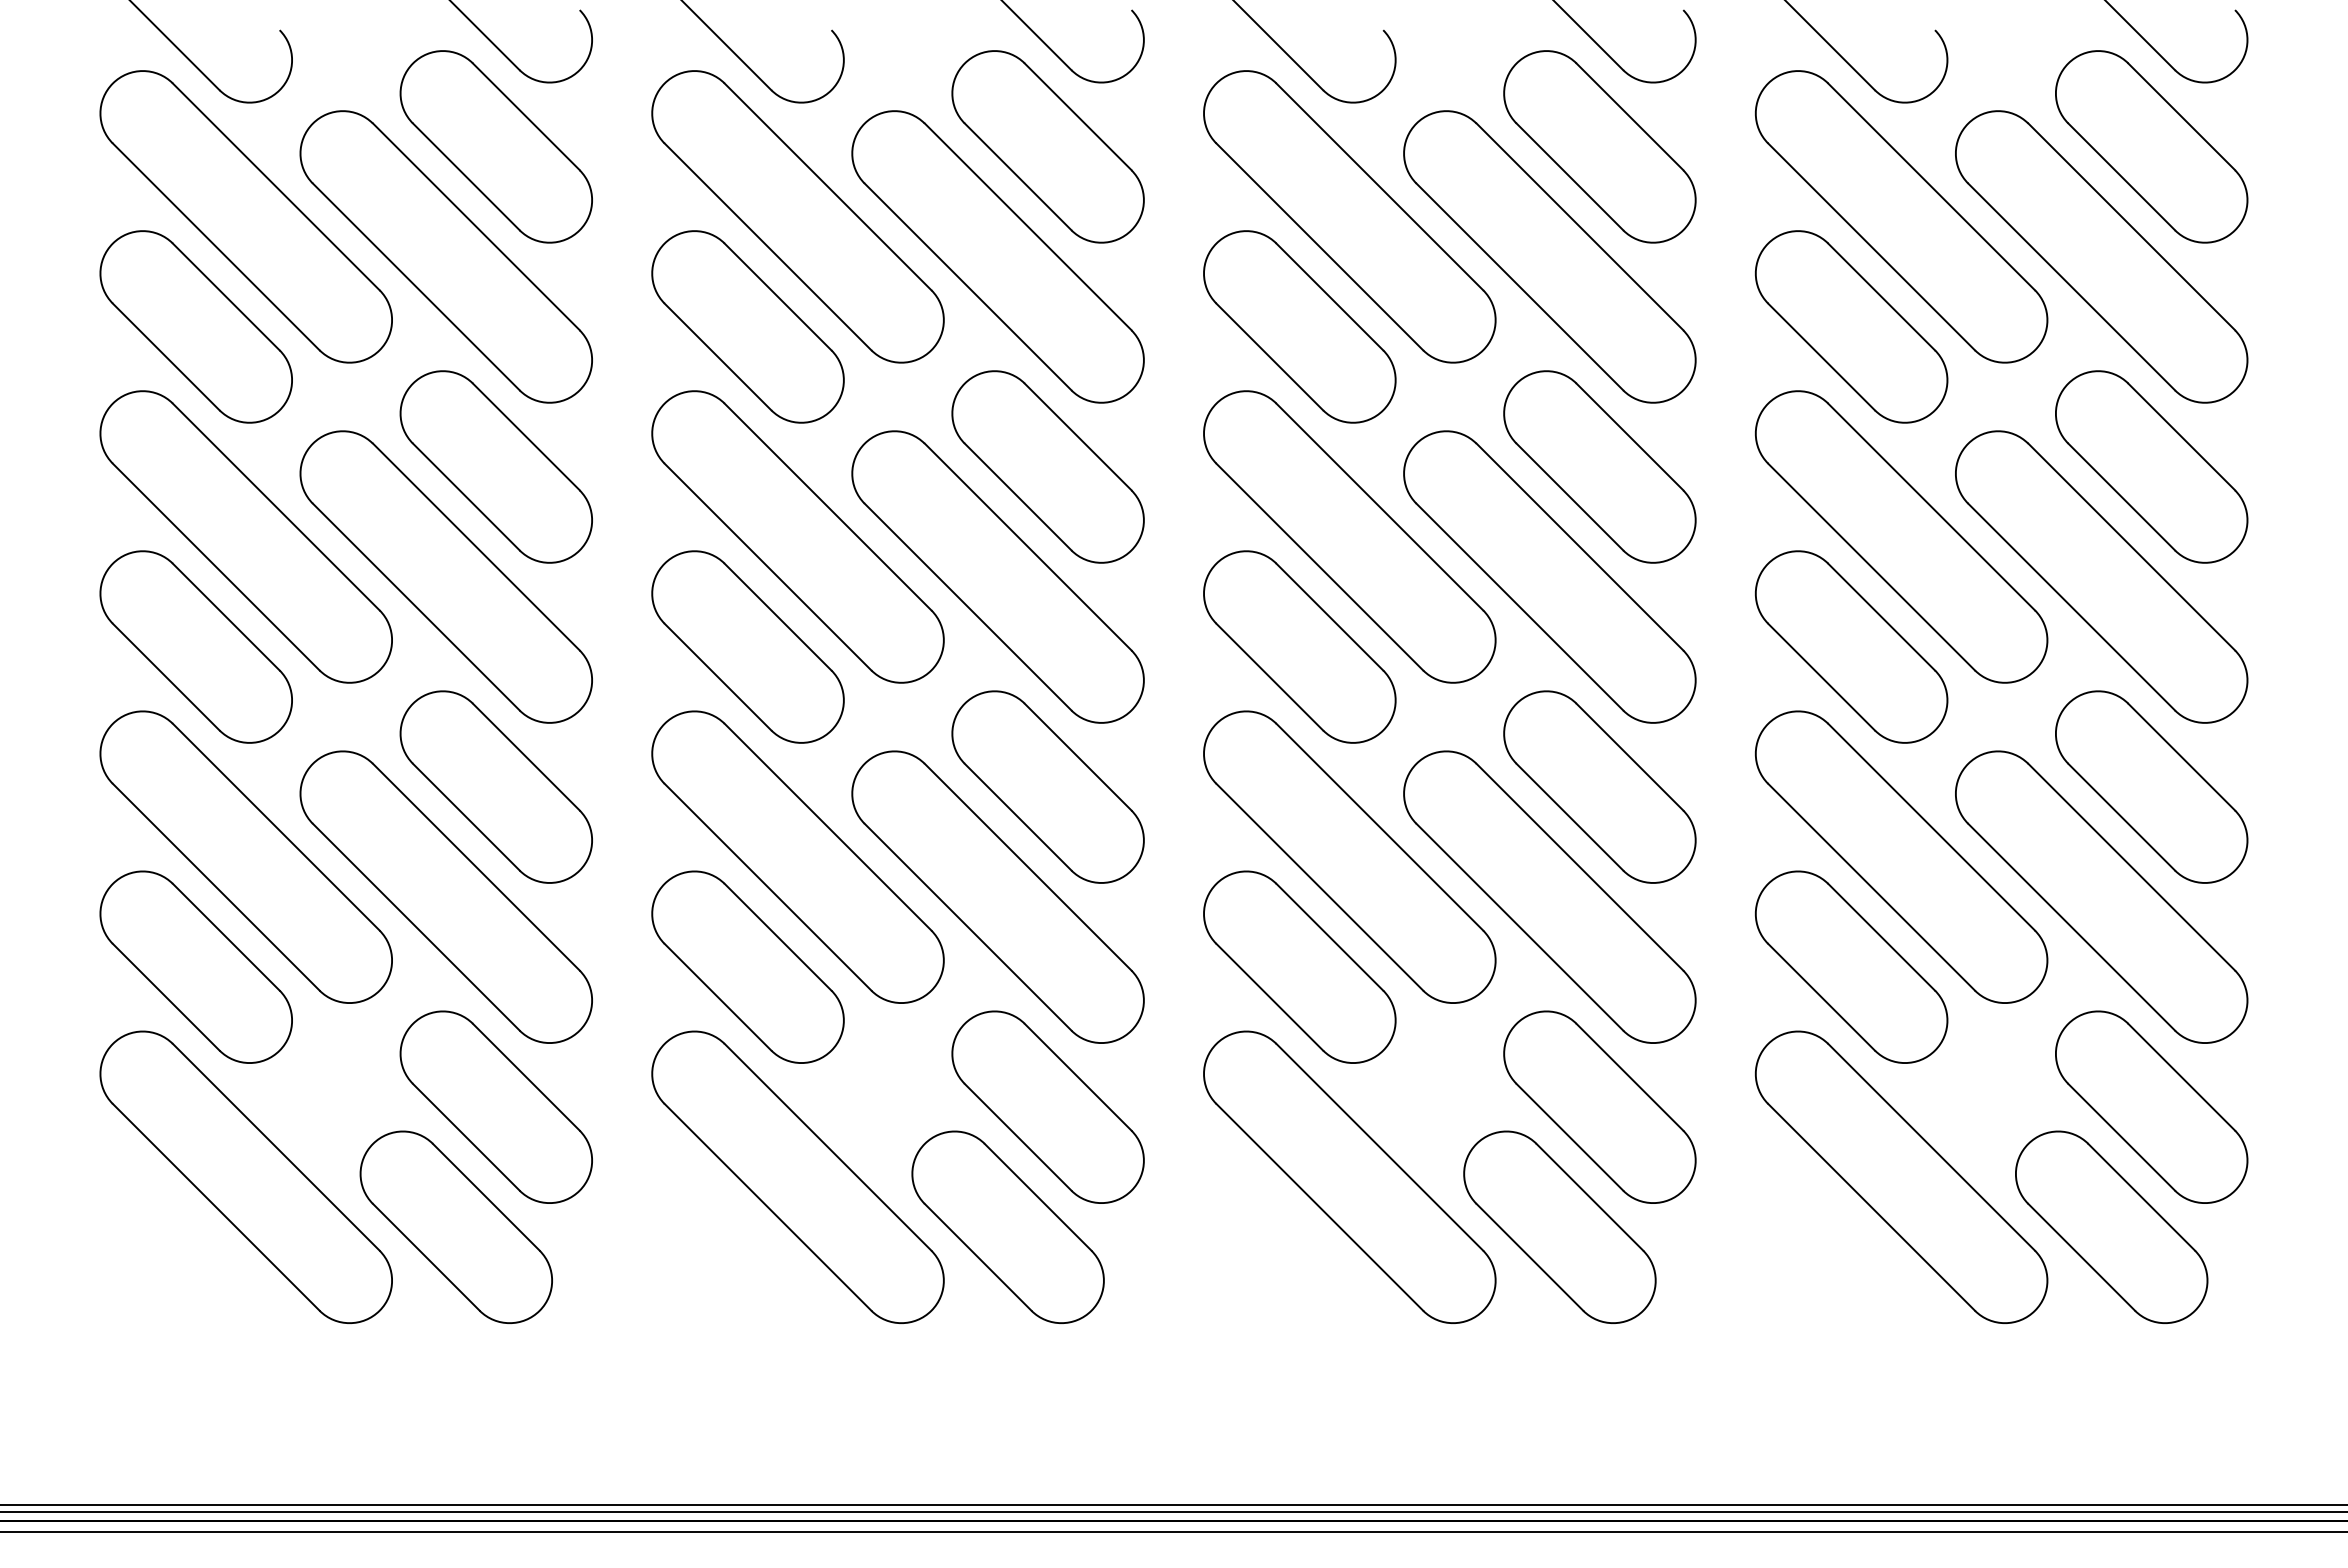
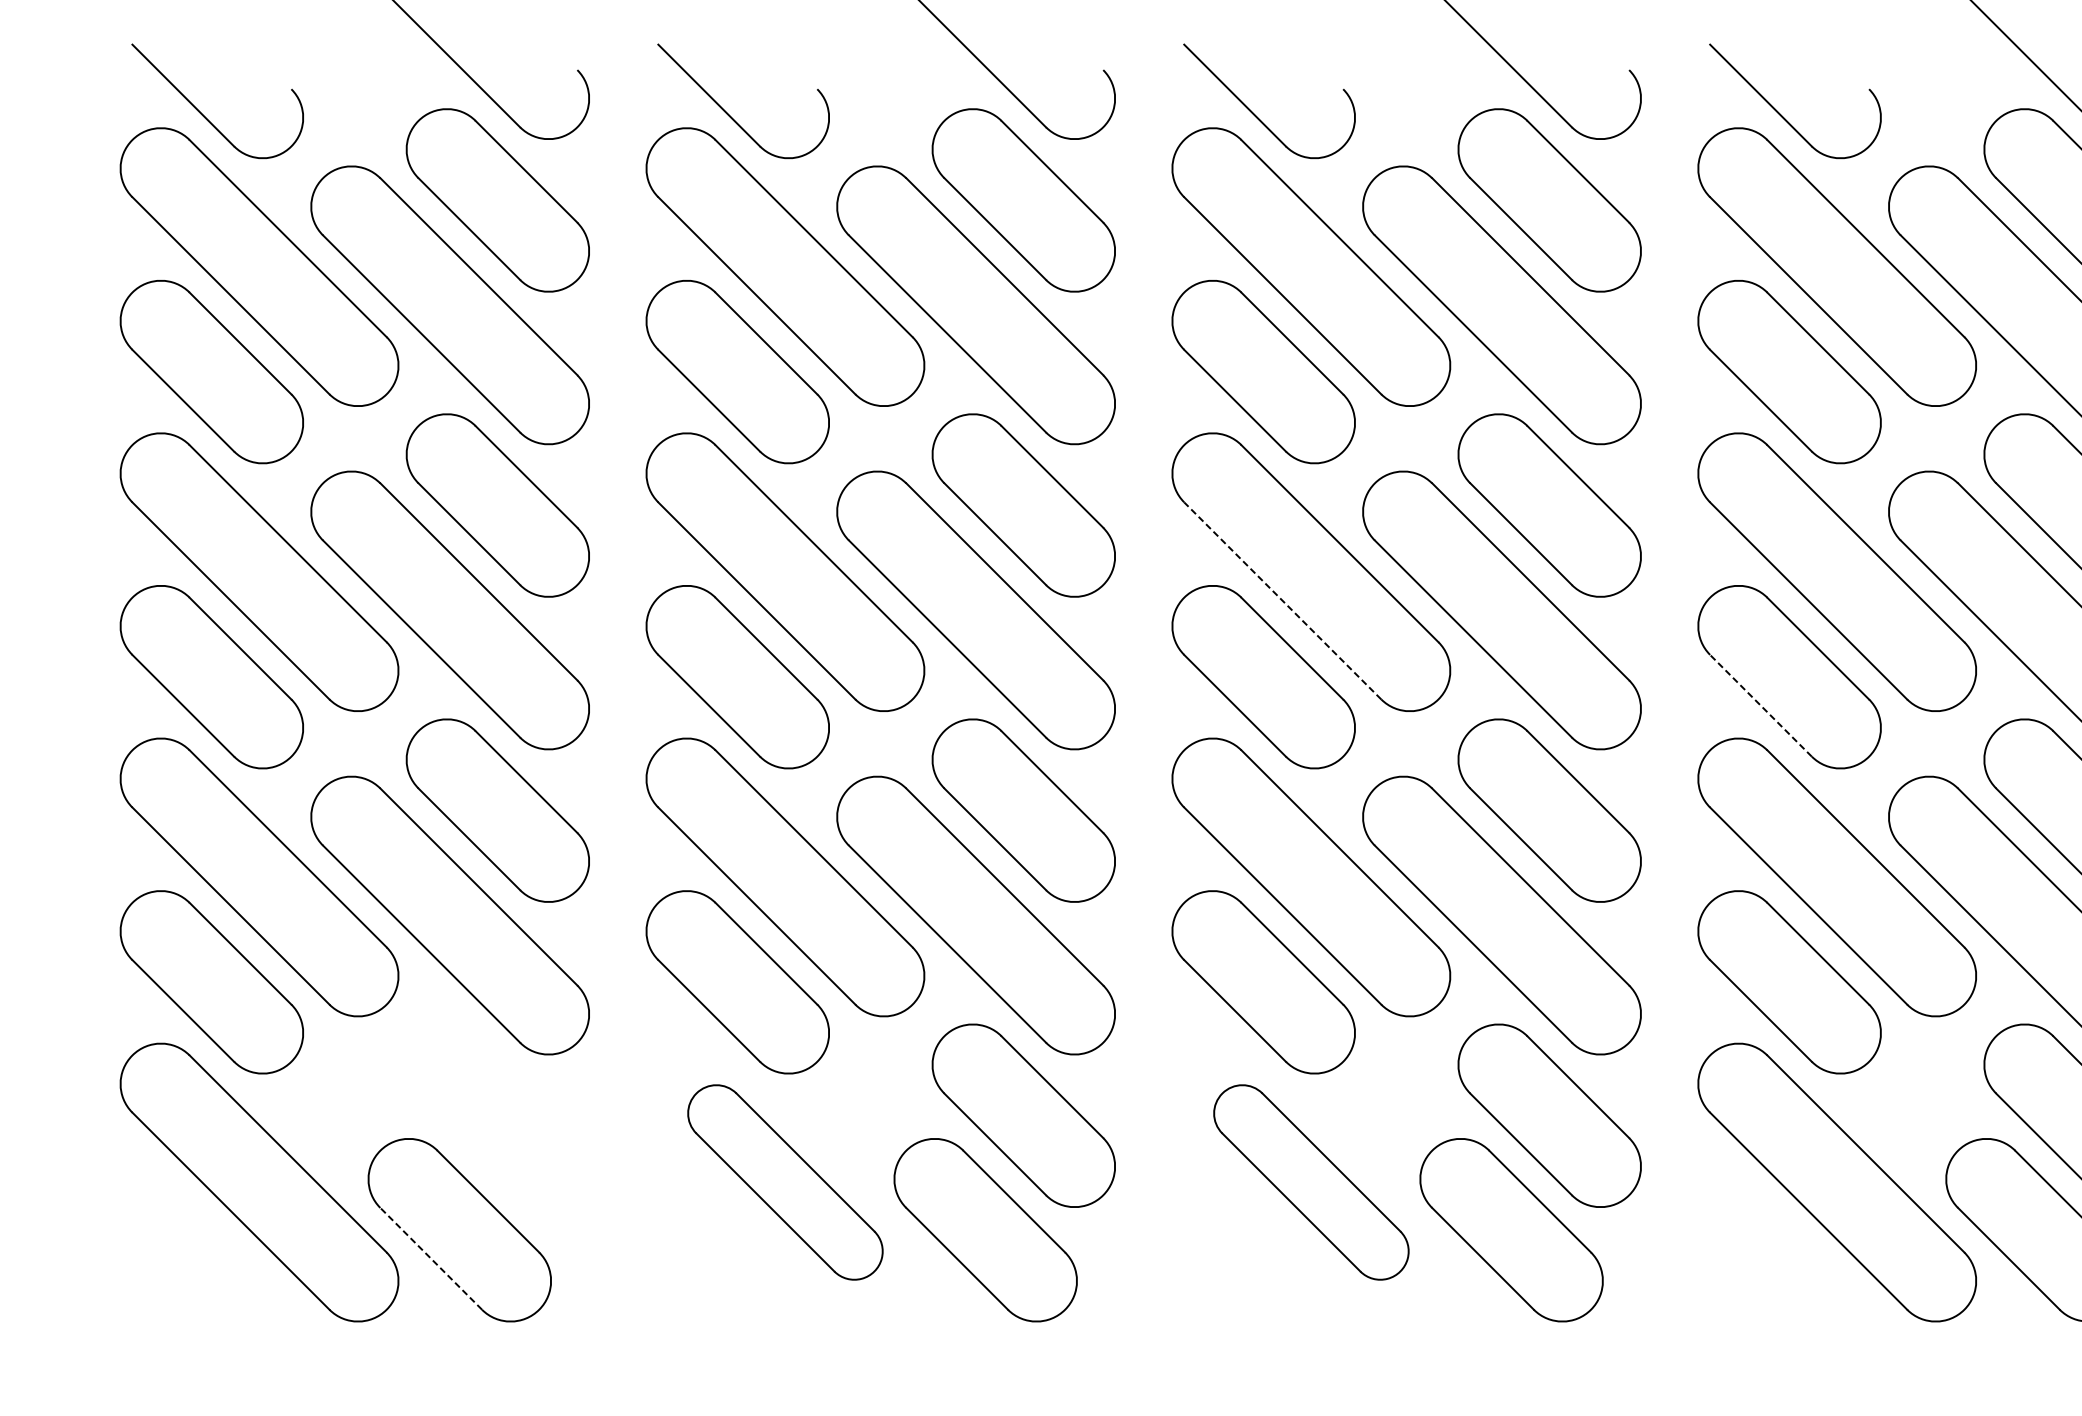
line: (1319, 566) -> (1282, 600), solid -> dashed
line: (1821, 676) -> (1760, 705), solid -> dashed
part: (495, 1106) -> (497, 1115), removed
part: (797, 1176) -> (784, 1181), size x0.7
part: (1349, 1176) -> (1311, 1181), size x0.7
line: (426, 1256) -> (431, 1258), solid -> dashed

